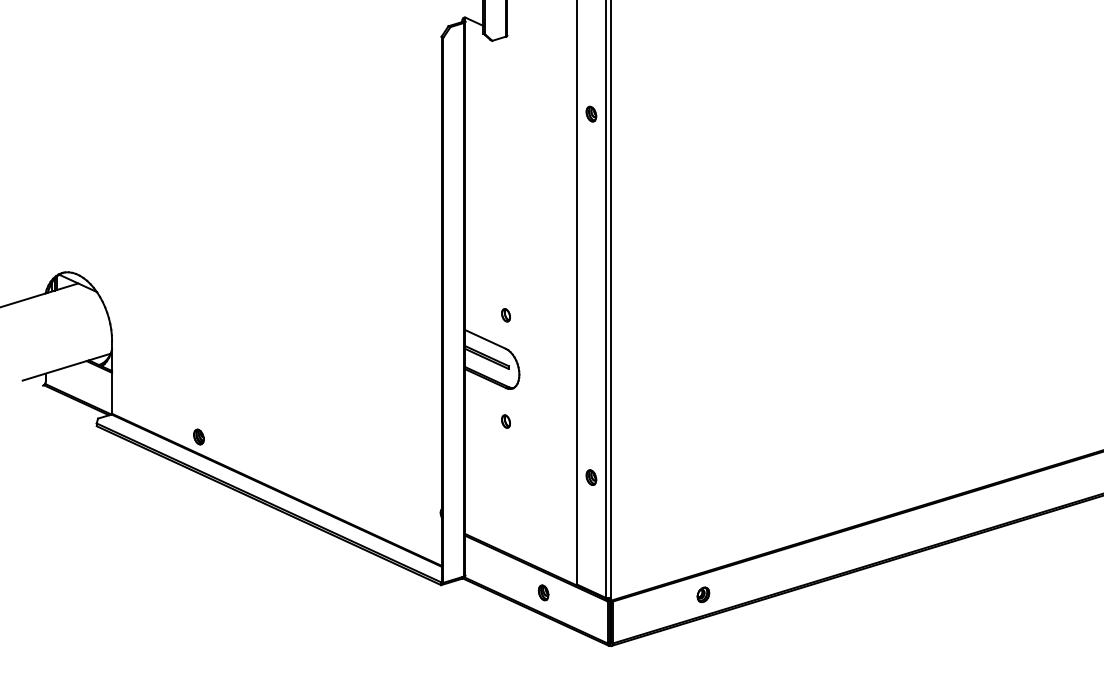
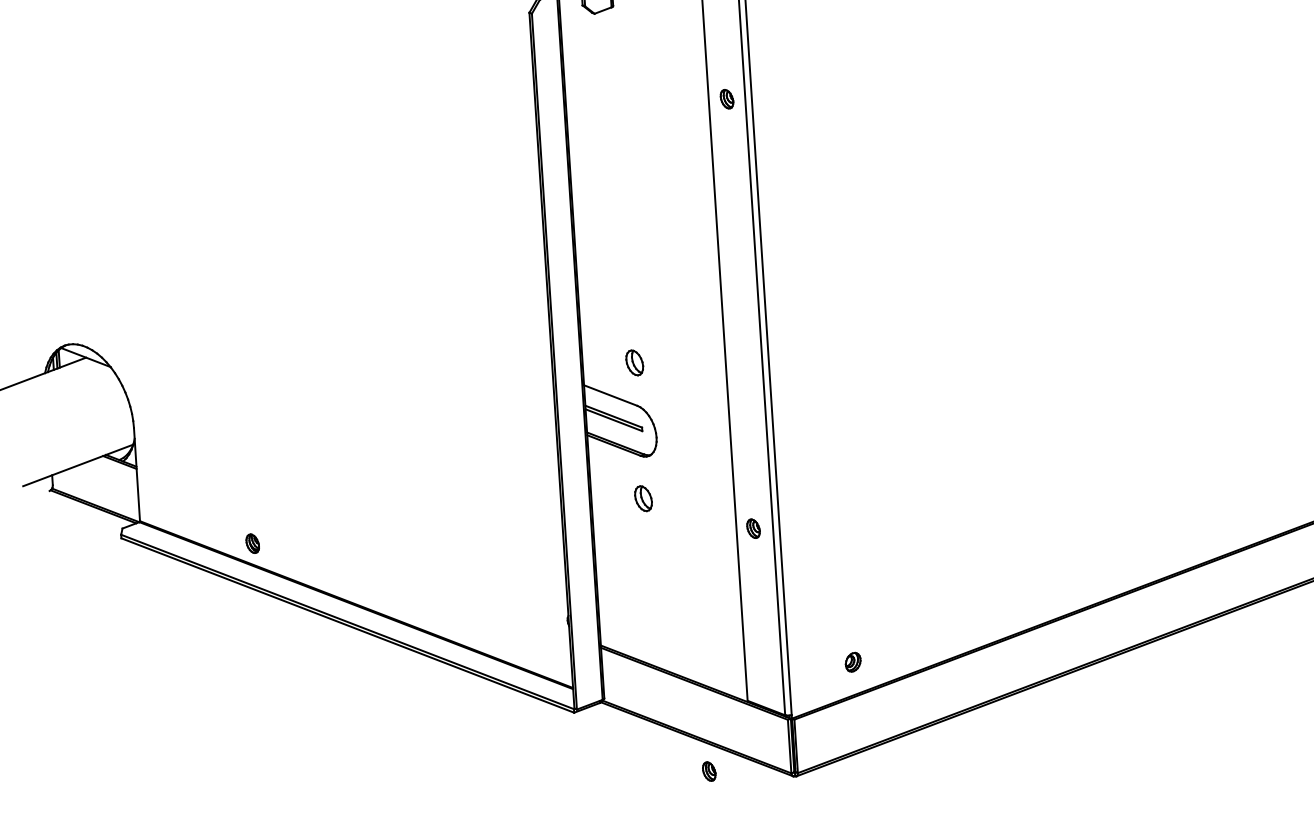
part: (505, 315) -> (634, 363), size x1.6
part: (505, 421) -> (642, 498), size x1.6
part: (591, 477) -> (753, 528), moved
part: (543, 592) -> (709, 771), moved
part: (703, 594) -> (853, 661), moved

